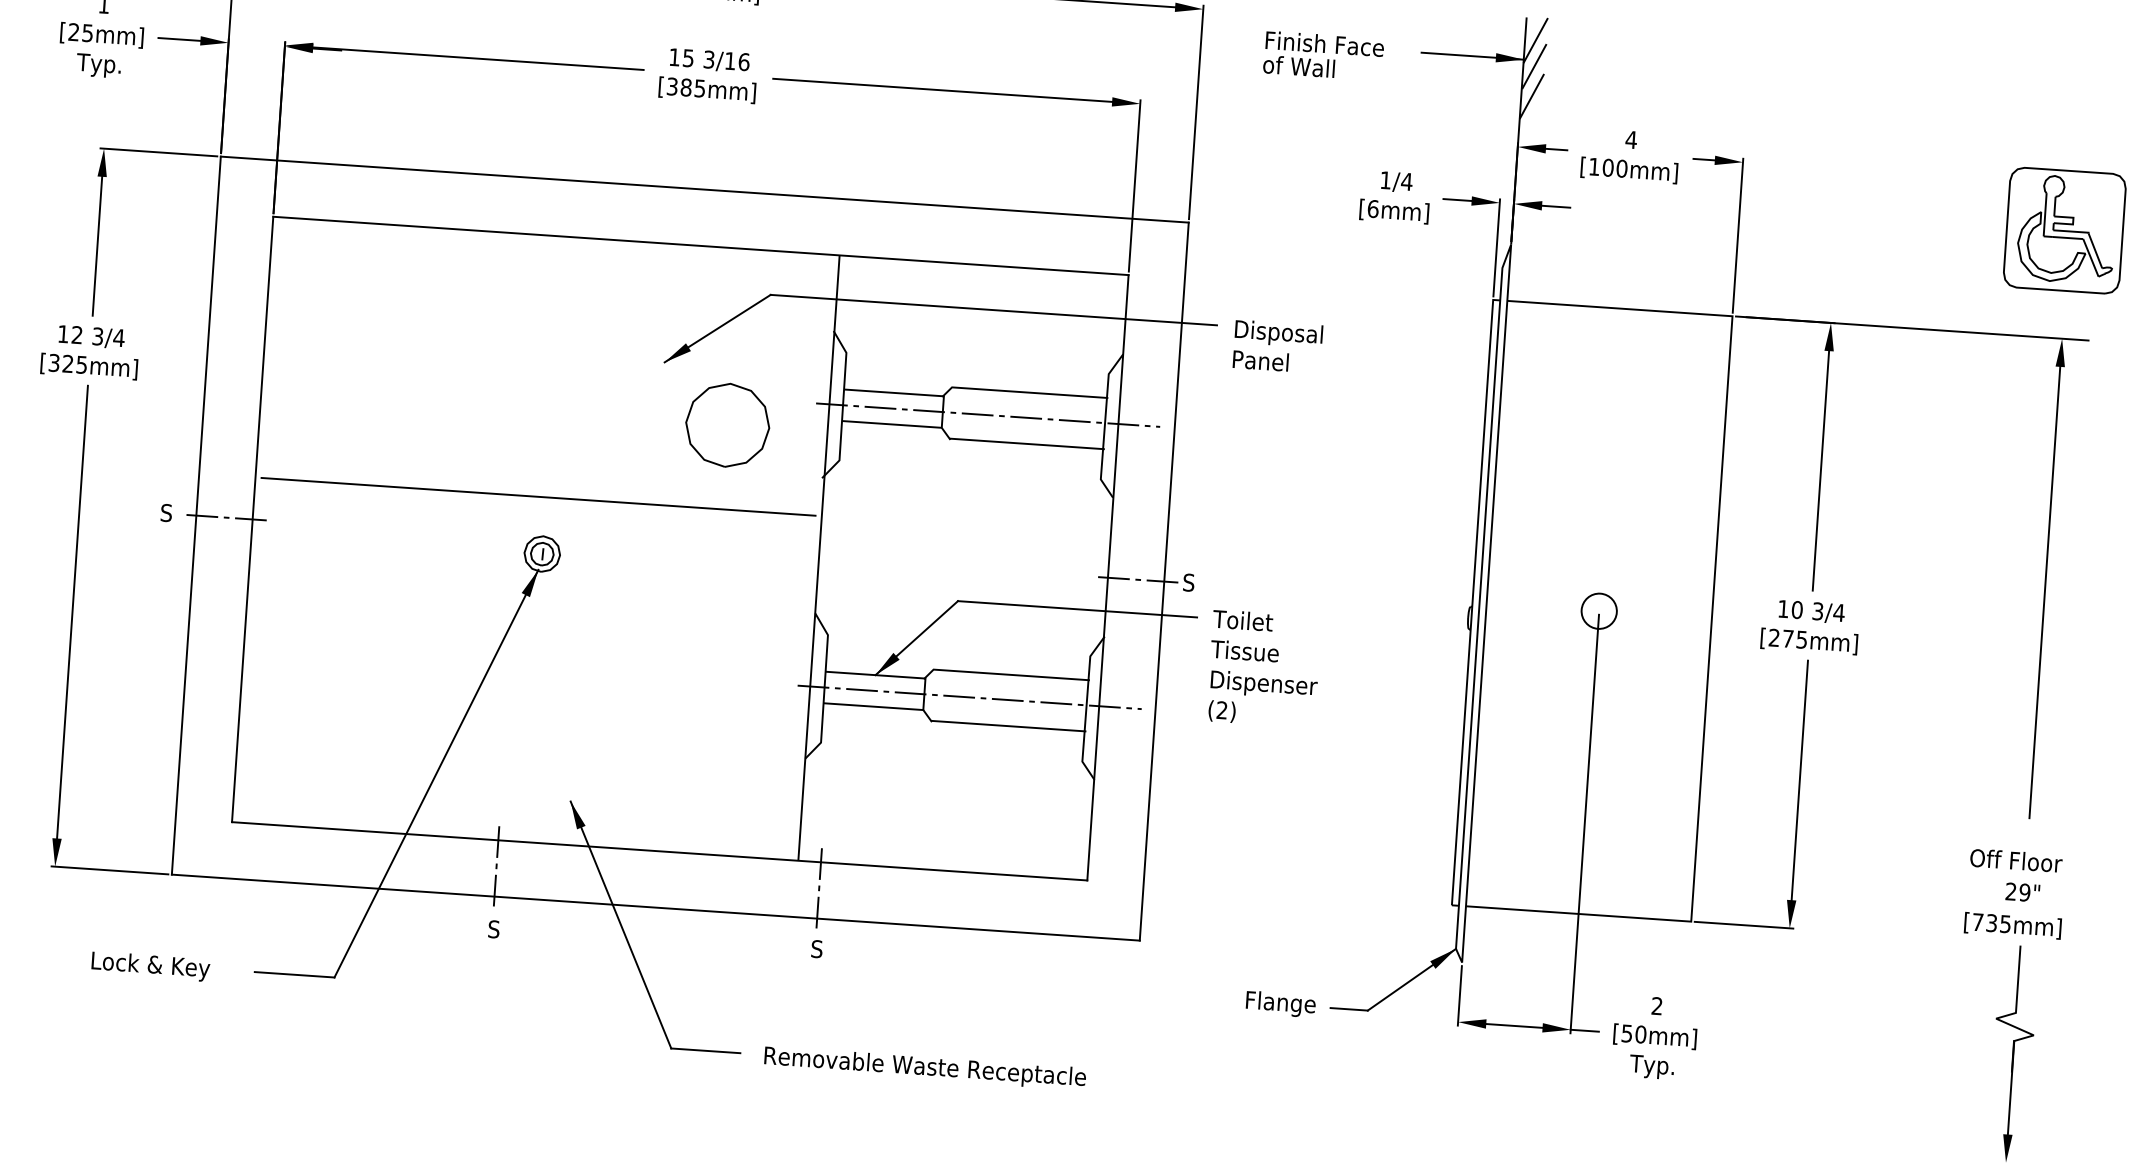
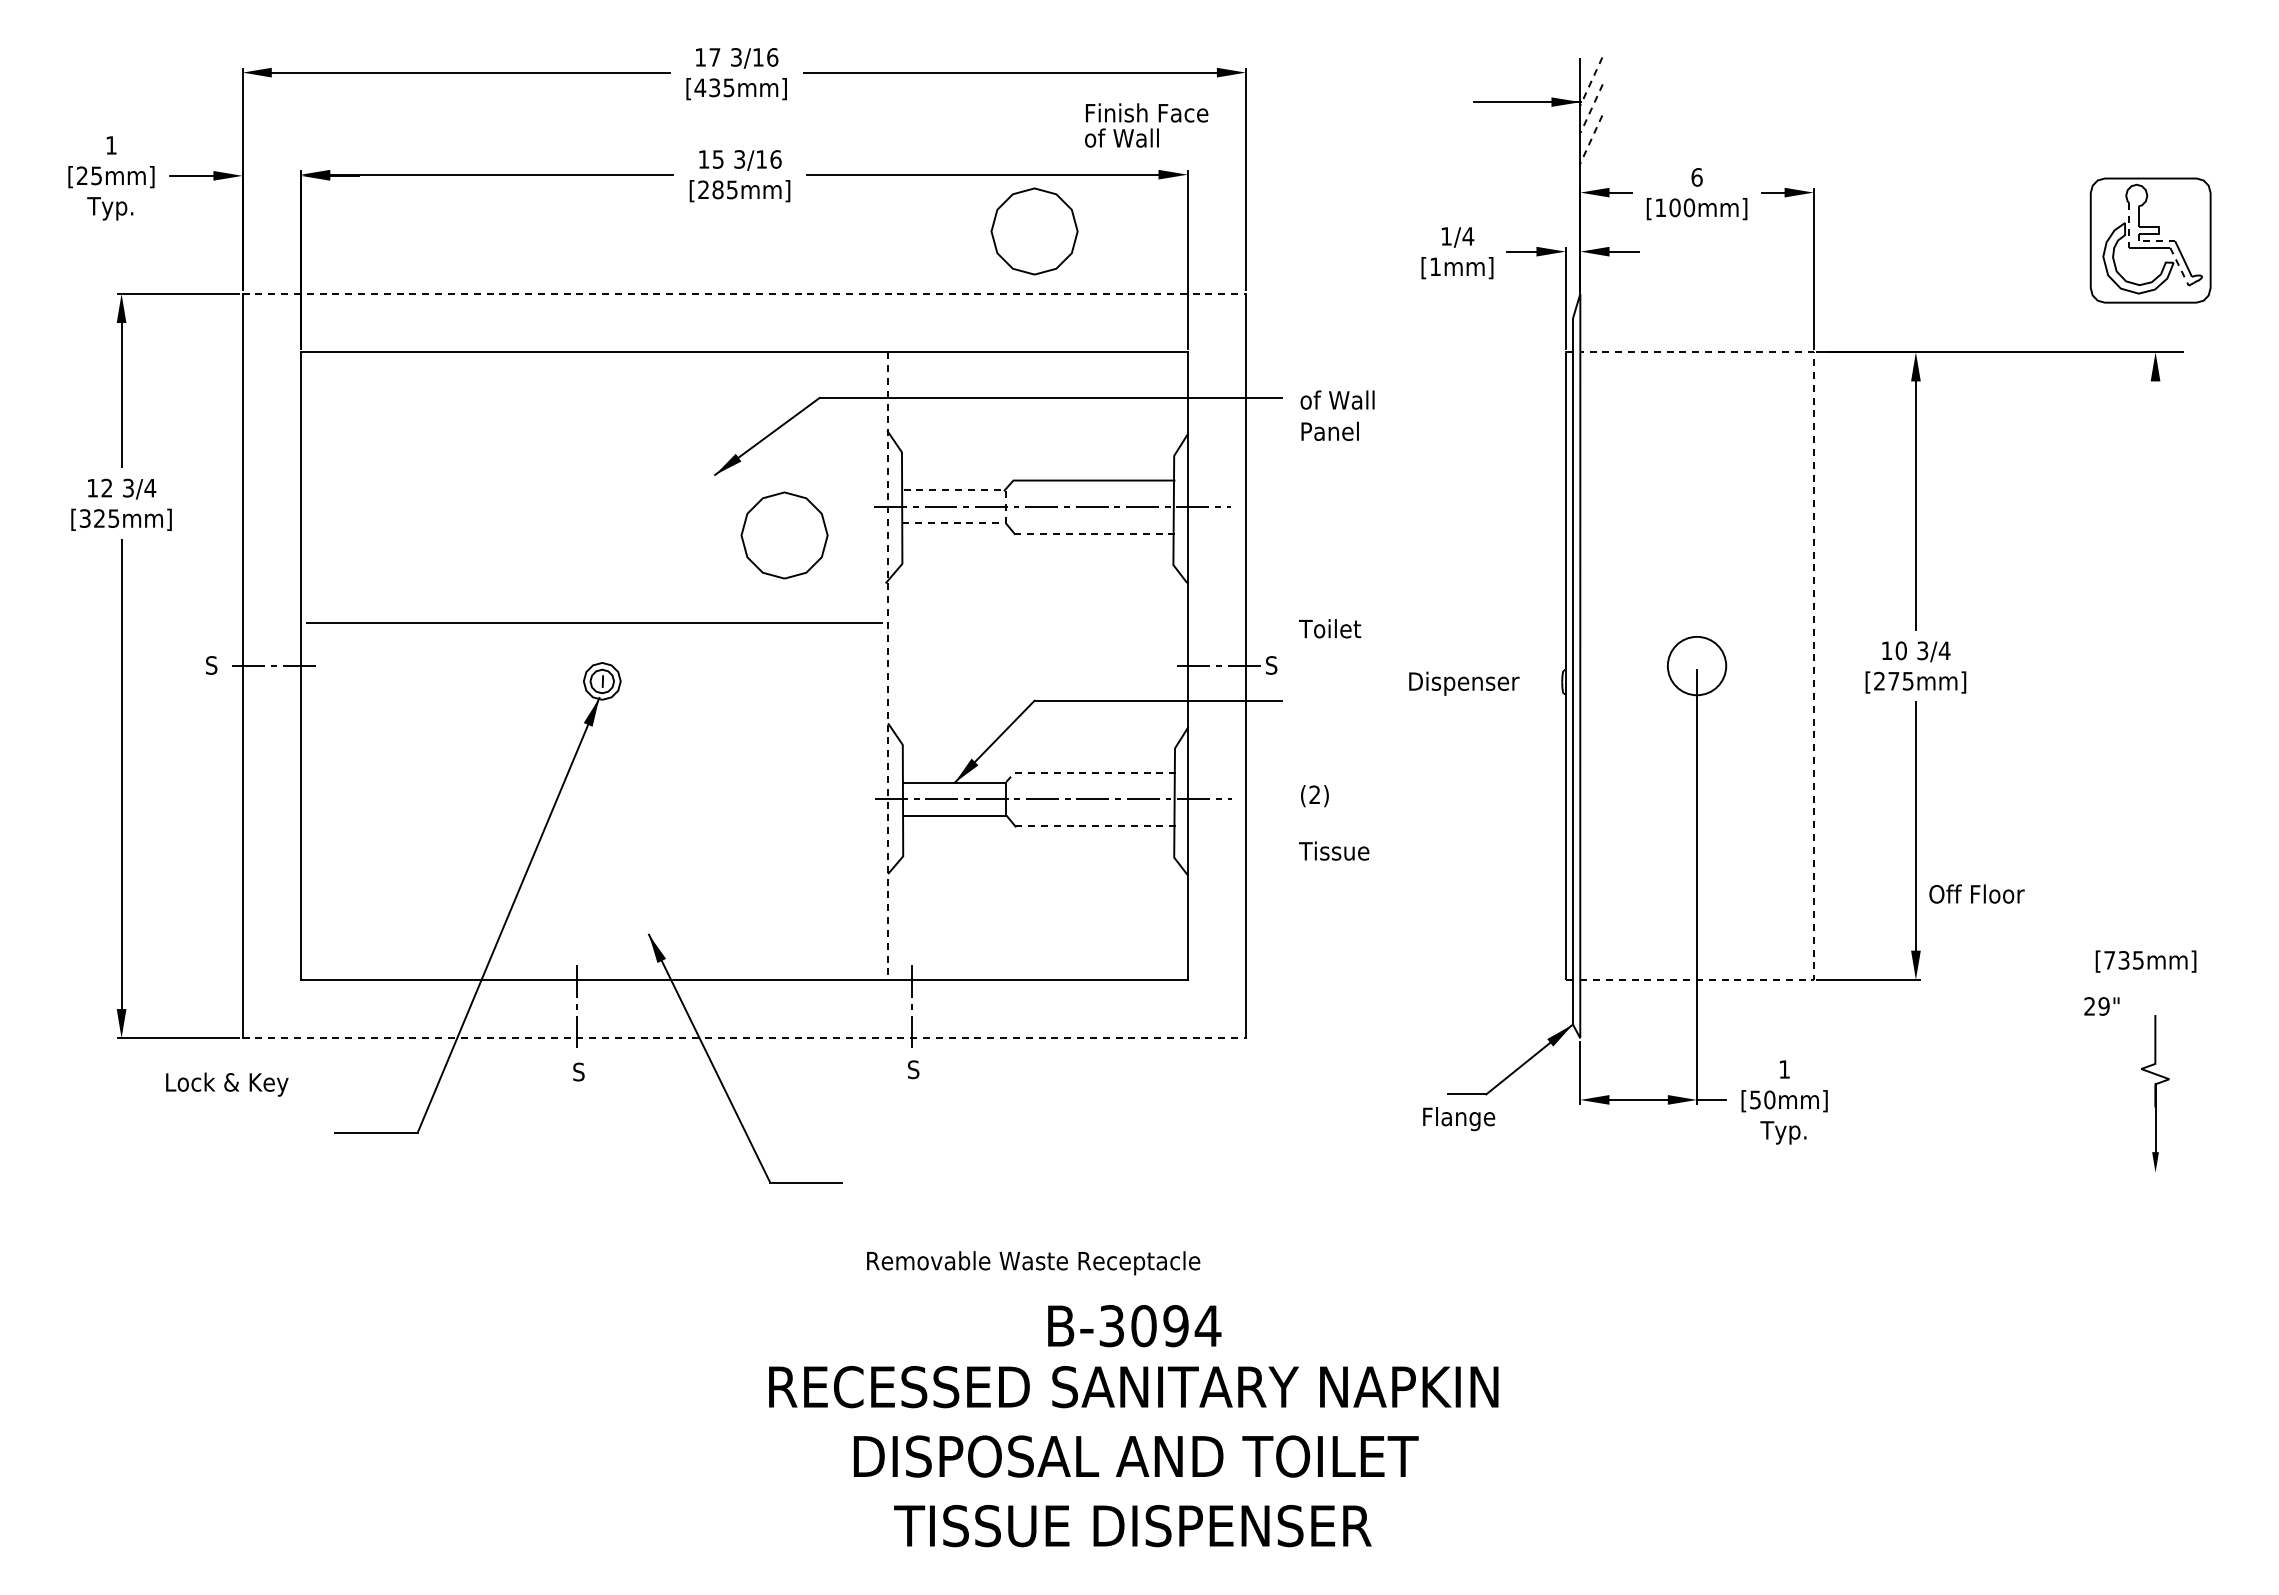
line: (1535, 41) -> (1591, 82), solid -> dashed
text: (1323, 56) -> (1146, 125), moved
line: (1534, 67) -> (1591, 109), solid -> dashed
text: (672, 87) -> (703, 190), [385mm] -> [285mm]
line: (1532, 97) -> (1591, 140), solid -> dashed
text: (1630, 139) -> (1696, 177), 4 -> 6
part: (988, 148) -> (1034, 231), added
line: (704, 189) -> (744, 293), solid -> dashed
text: (1373, 208) -> (1435, 266), [6mm] -> [1mm]
line: (2045, 215) -> (2129, 226), solid -> dashed
line: (2071, 231) -> (2157, 240), solid -> dashed
line: (2090, 258) -> (2179, 267), solid -> dashed
text: (1278, 334) -> (1346, 402), Disposal -> of Wall
line: (942, 411) -> (1005, 506), solid -> dashed
line: (1026, 443) -> (1094, 533), solid -> dashed
line: (819, 558) -> (888, 666), solid -> dashed
line: (2044, 592) -> (2155, 615), removed
circle: (1598, 610) -> (1696, 665), size x1.6
line: (1711, 619) -> (1813, 666), solid -> dashed
text: (1243, 620) -> (1330, 628), moved
text: (1245, 650) -> (1334, 850), moved
line: (1003, 674) -> (1086, 773), solid -> dashed
text: (1264, 684) -> (1464, 683), moved
line: (1008, 726) -> (1095, 826), solid -> dashed
text: (2015, 860) -> (1976, 893), moved
text: (2022, 892) -> (2101, 1006), moved
line: (655, 907) -> (744, 1038), solid -> dashed
text: (150, 966) -> (227, 1084), moved
text: (1281, 1004) -> (1459, 1119), moved
text: (1657, 1006) -> (1784, 1069), 2 -> 1
part: (2013, 1053) -> (2155, 1093), size x0.7
text: (925, 1068) -> (1033, 1263), moved

